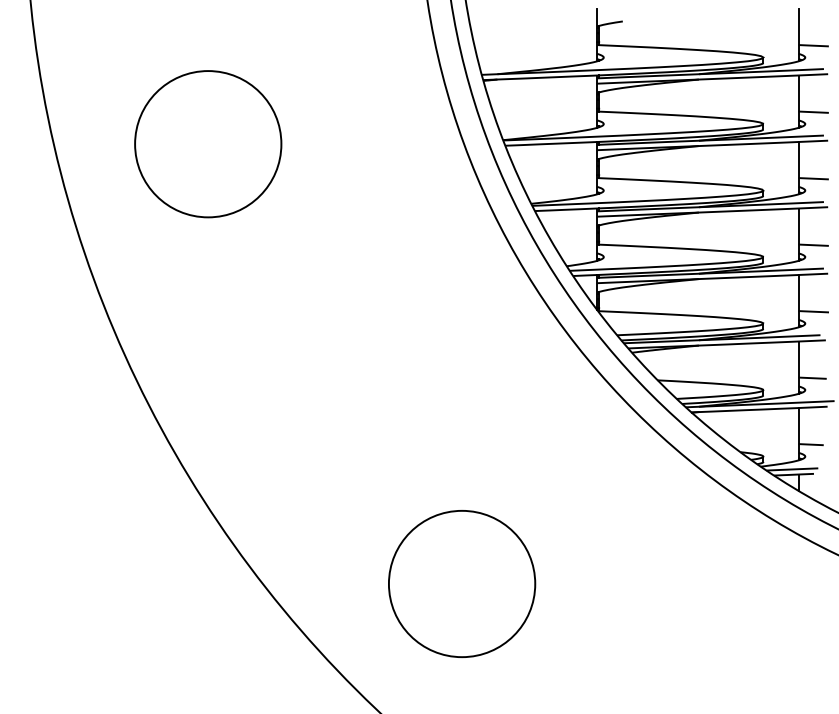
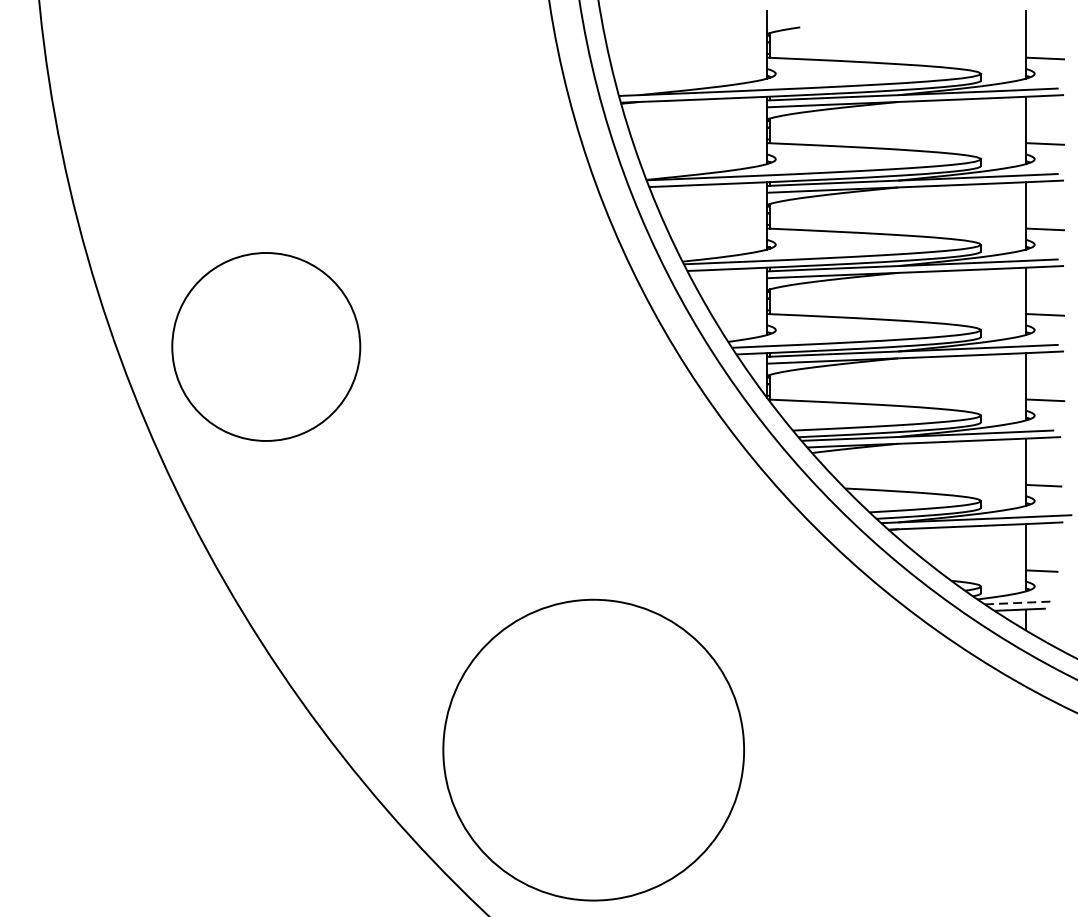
circle: (208, 144) -> (266, 347), moved
line: (792, 469) -> (1018, 603), solid -> dashed
circle: (461, 583) -> (592, 749), size x1.6

